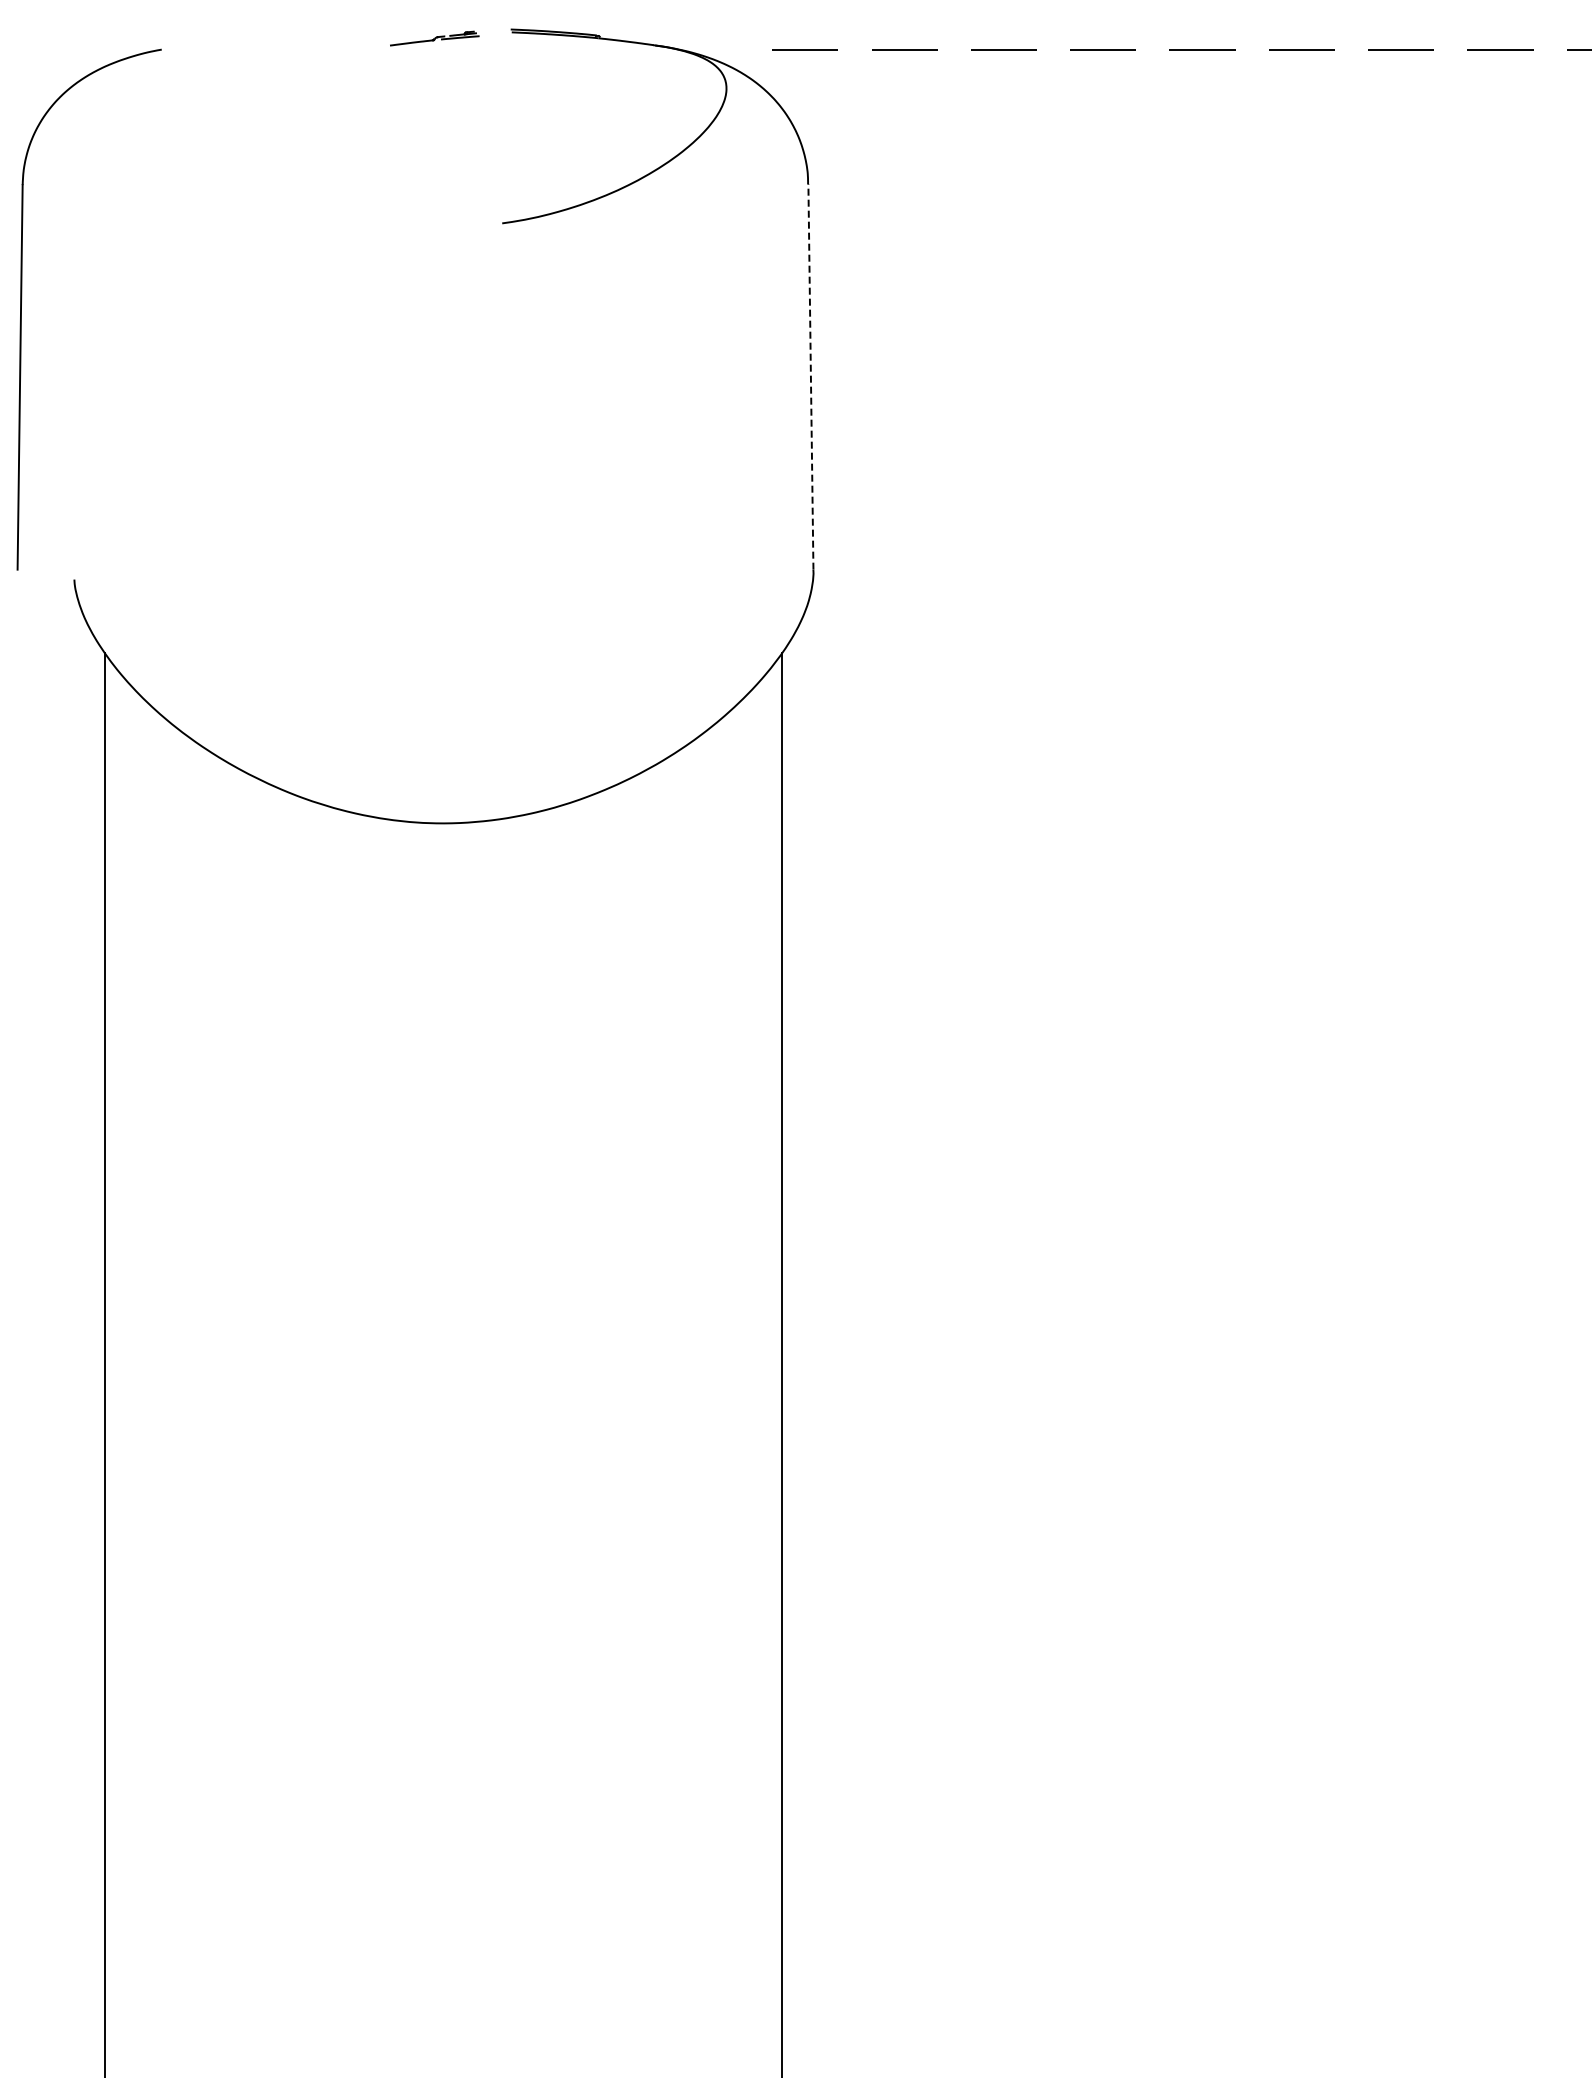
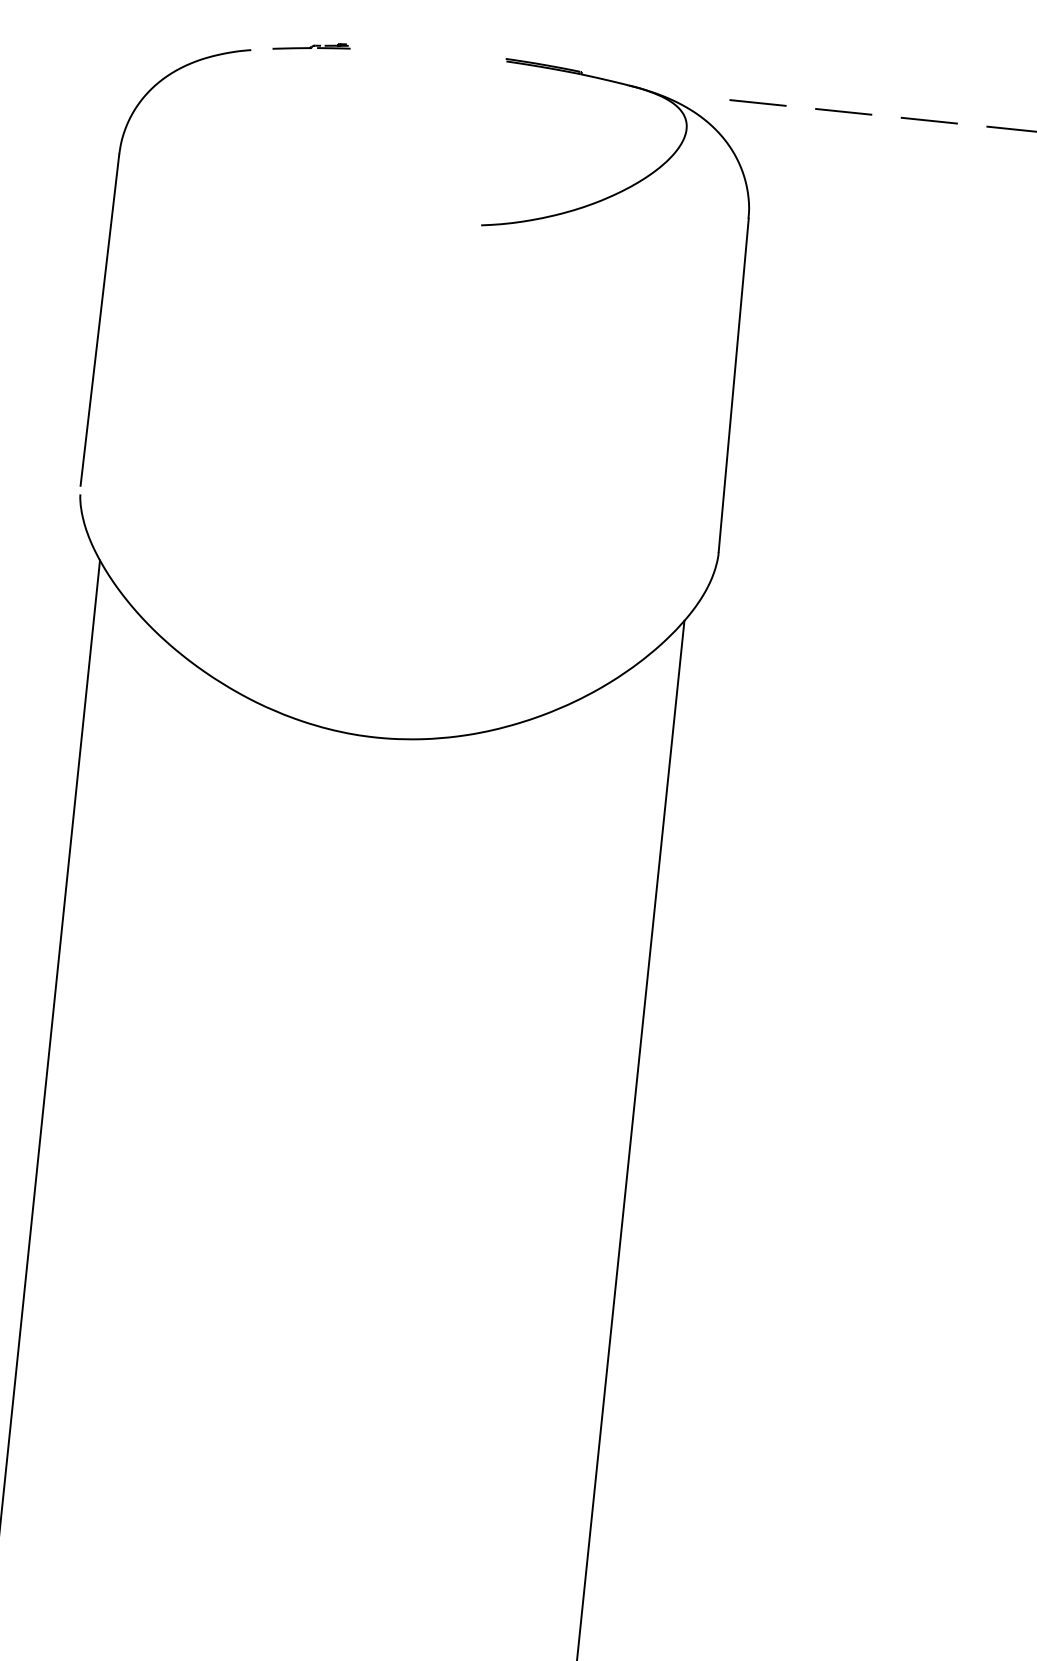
part: (434, 38) -> (311, 46), moved
part: (22, 298) -> (108, 252), moved
line: (810, 376) -> (733, 384), dashed -> solid

